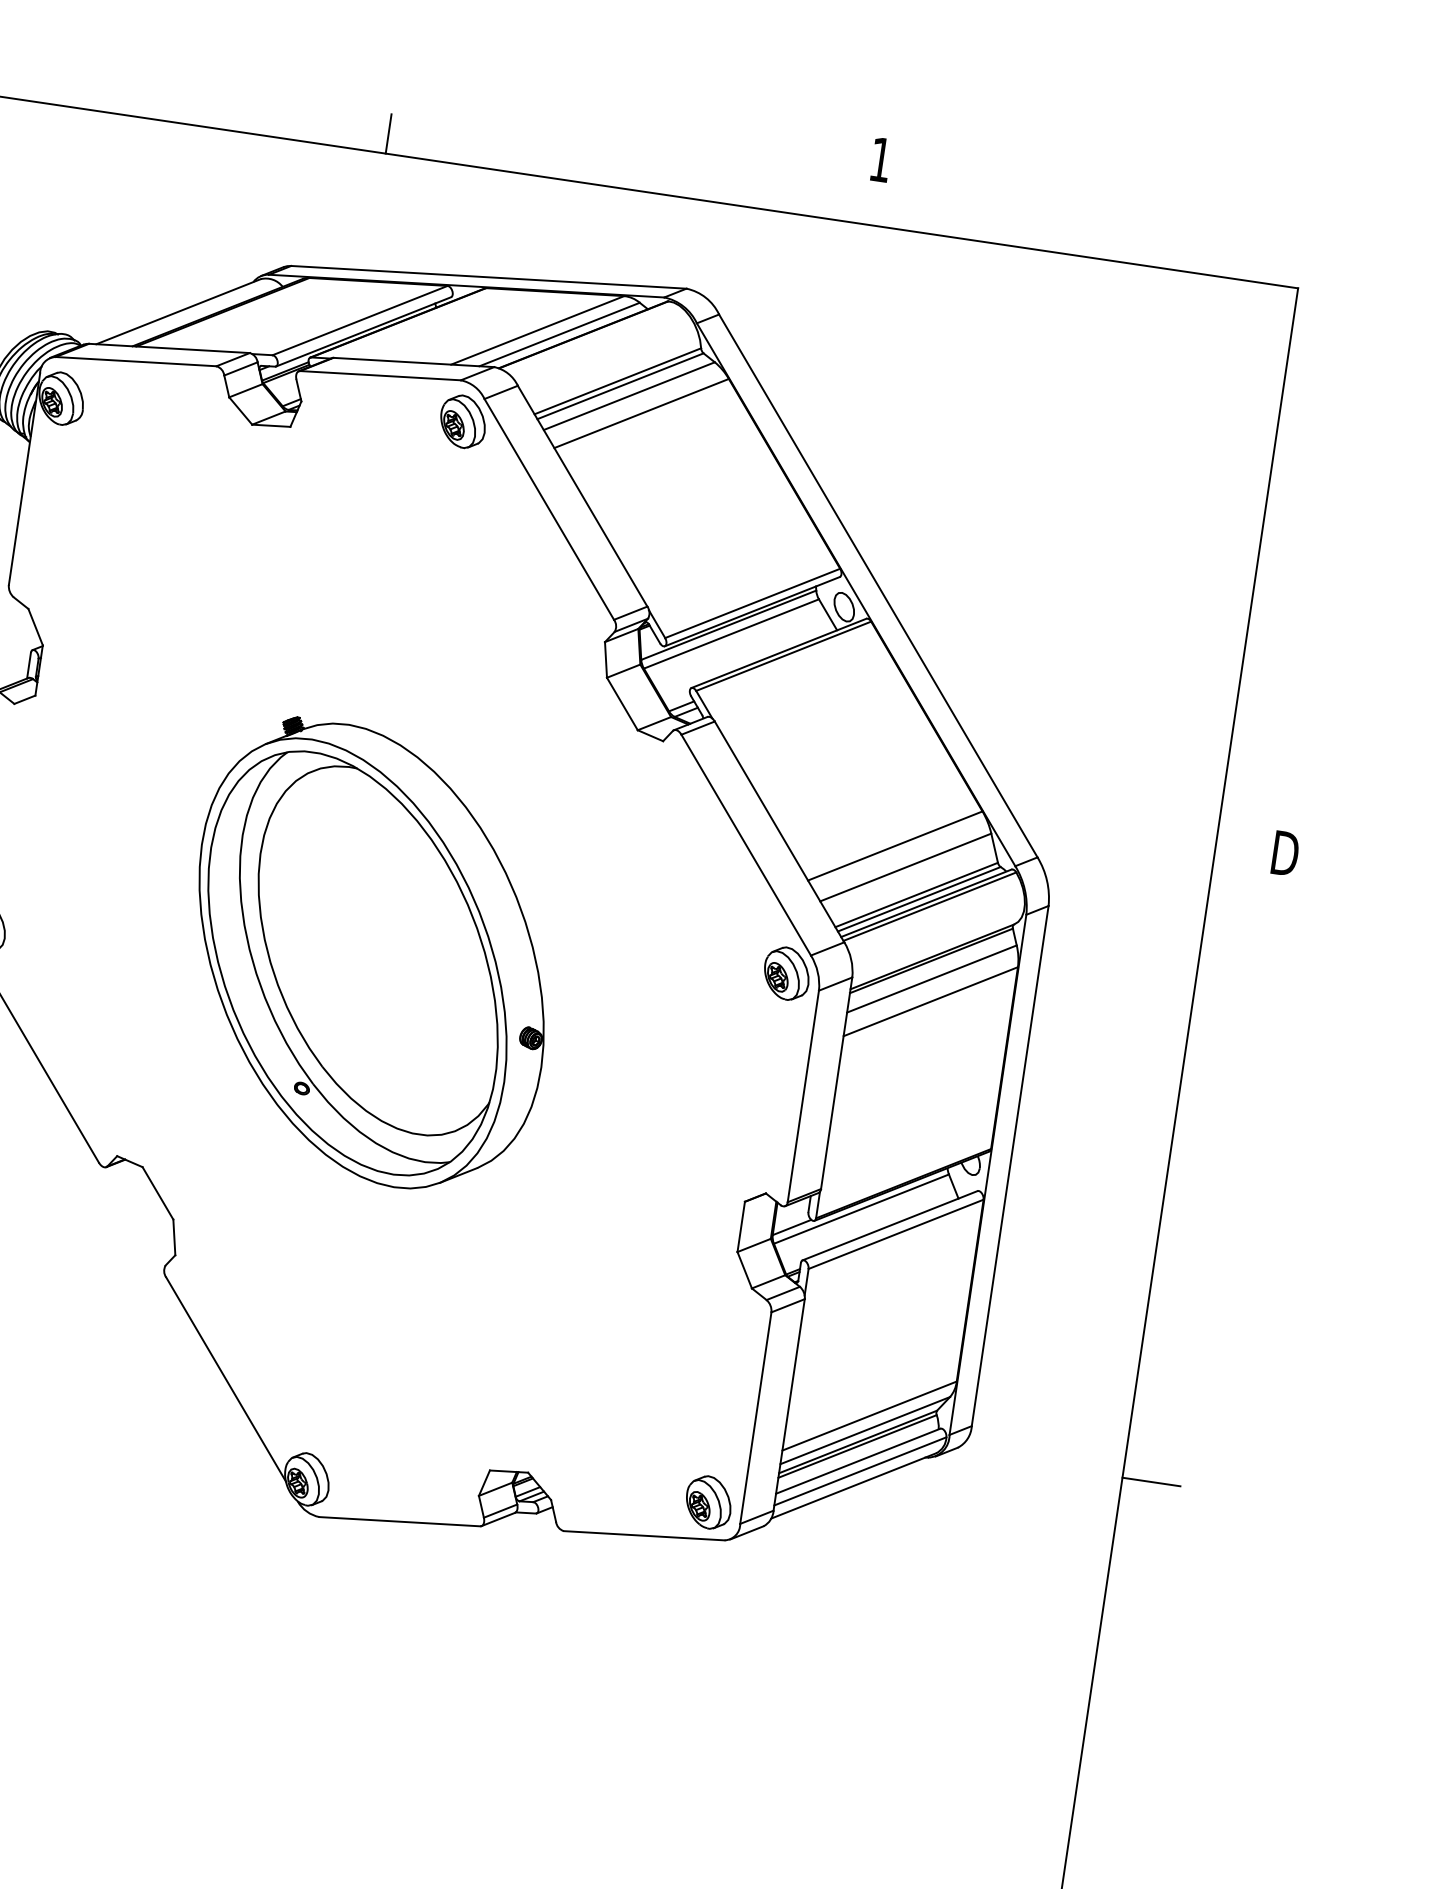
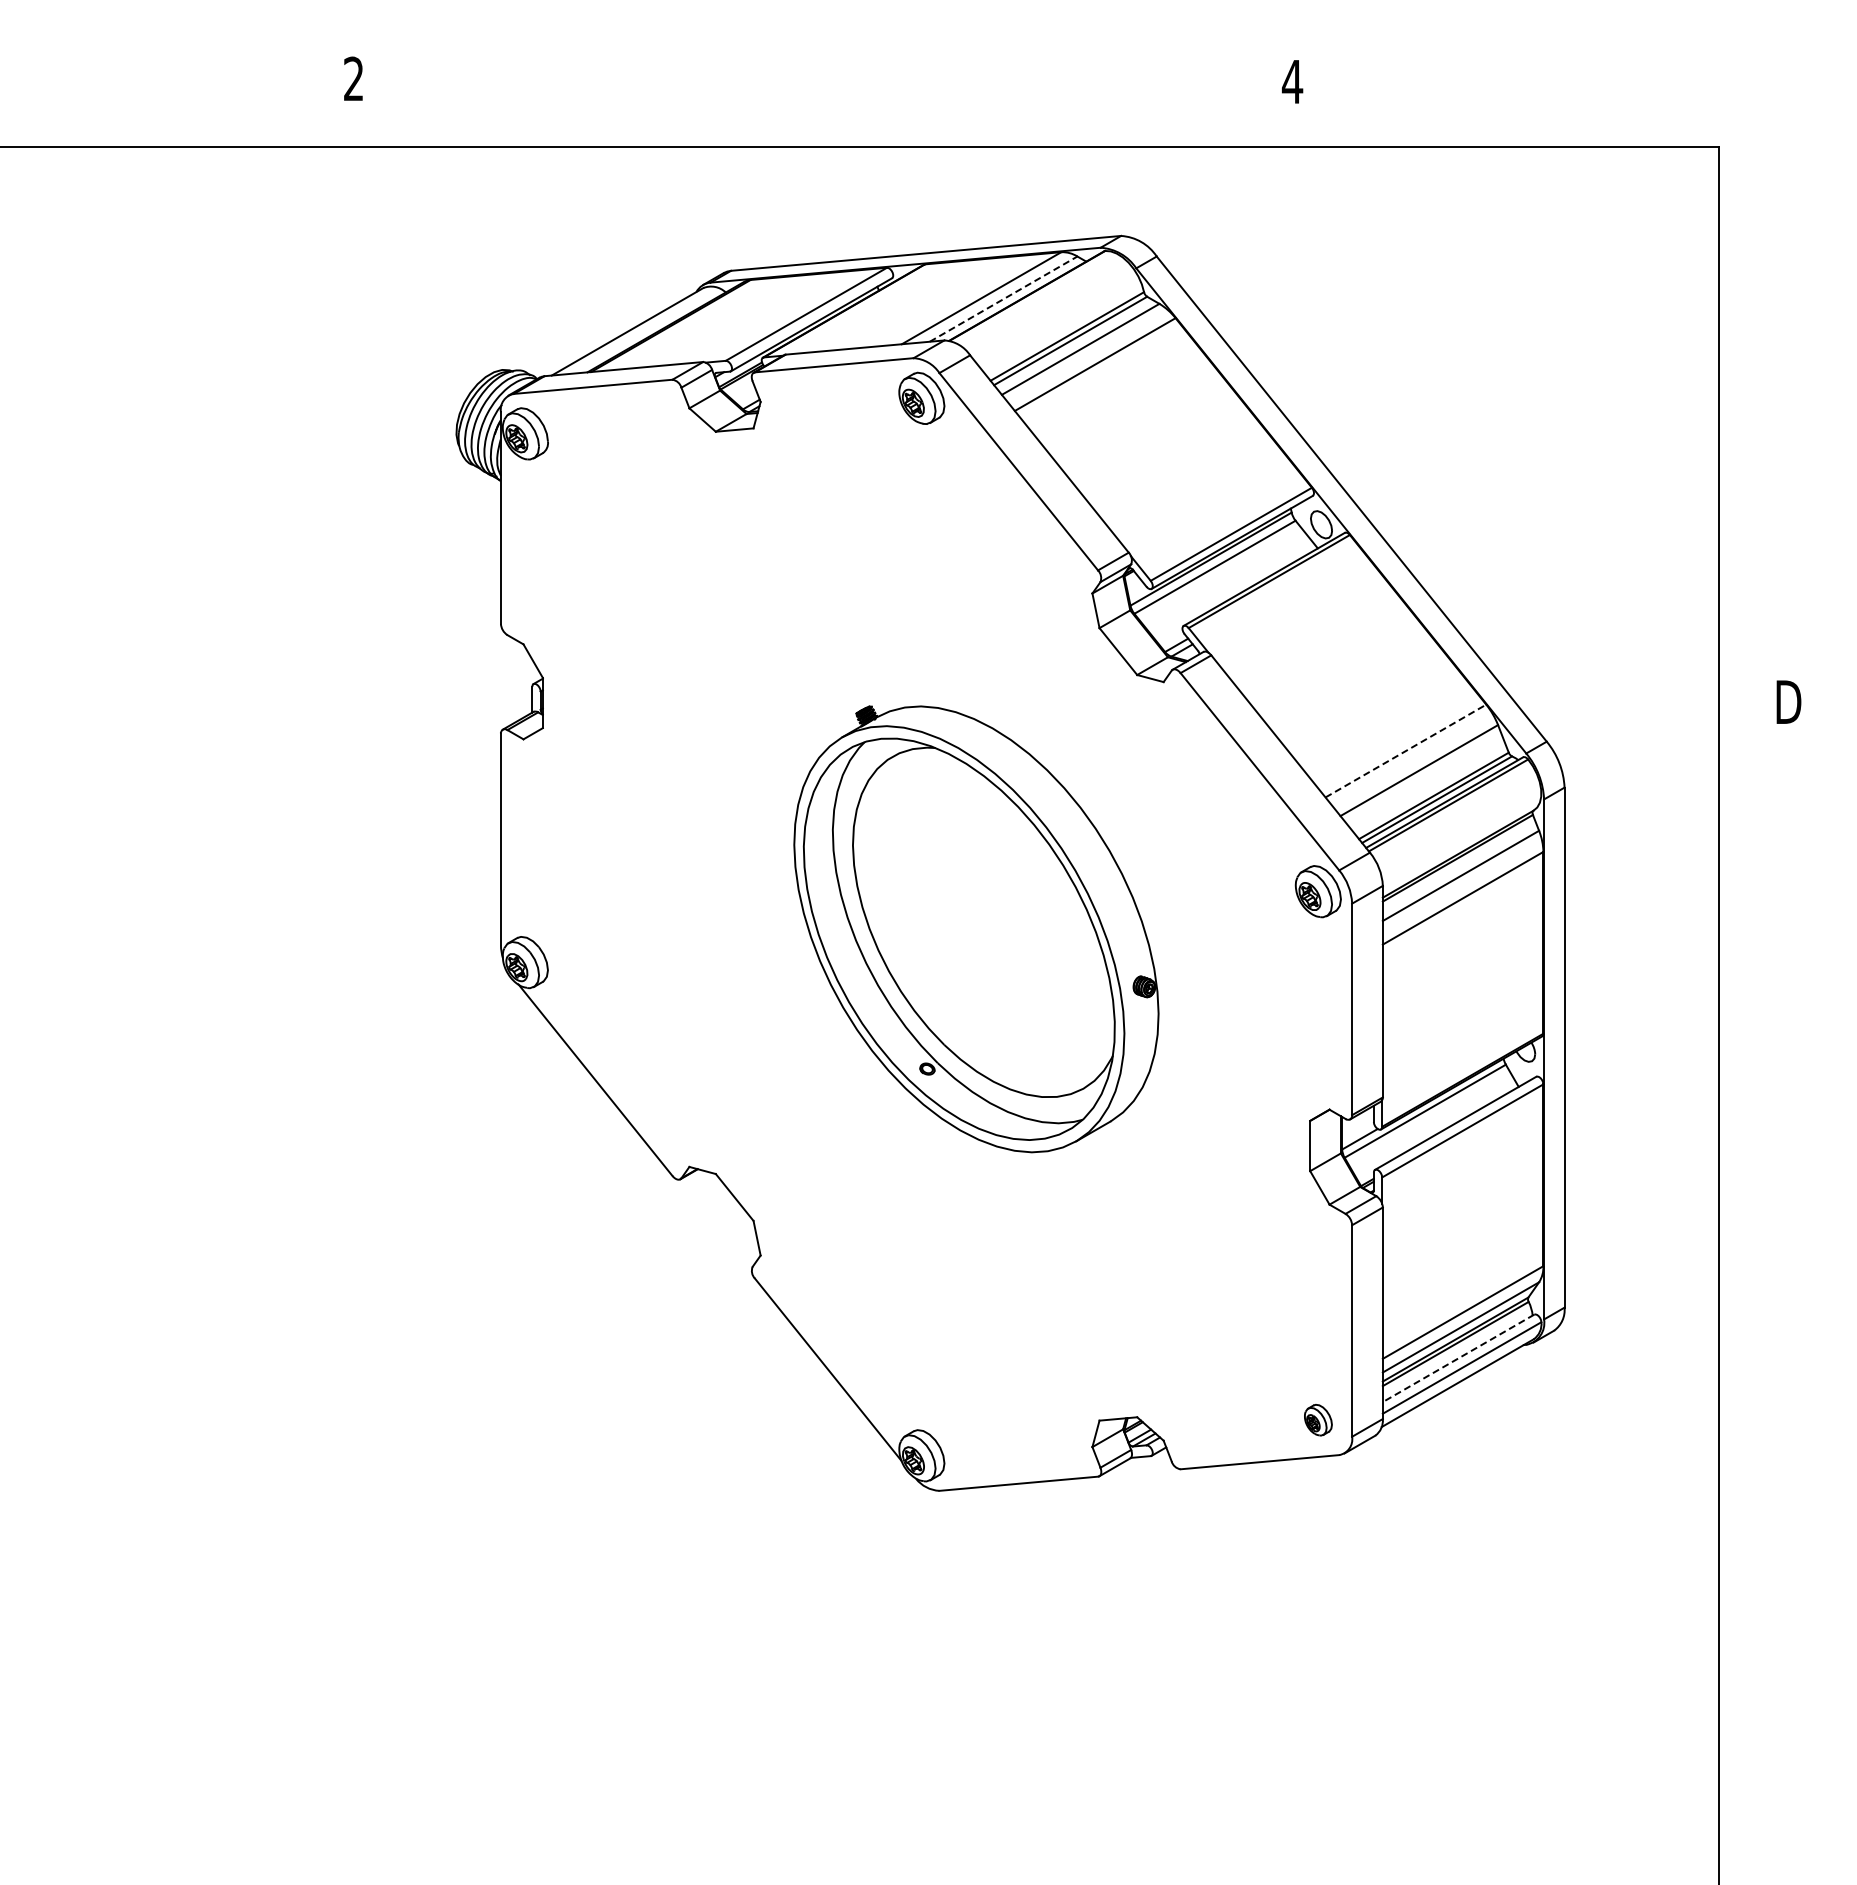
line: (388, 133) -> (807, 127), removed
text: (880, 159) -> (1292, 81), 1 -> 4
line: (560, 334) -> (1004, 298), solid -> dashed
line: (894, 846) -> (1405, 751), solid -> dashed
part: (371, 956) -> (976, 929), moved
line: (858, 1461) -> (1458, 1358), solid -> dashed
line: (1151, 1482) -> (1748, 1336), removed
part: (709, 1501) -> (1318, 1419), size x0.6

